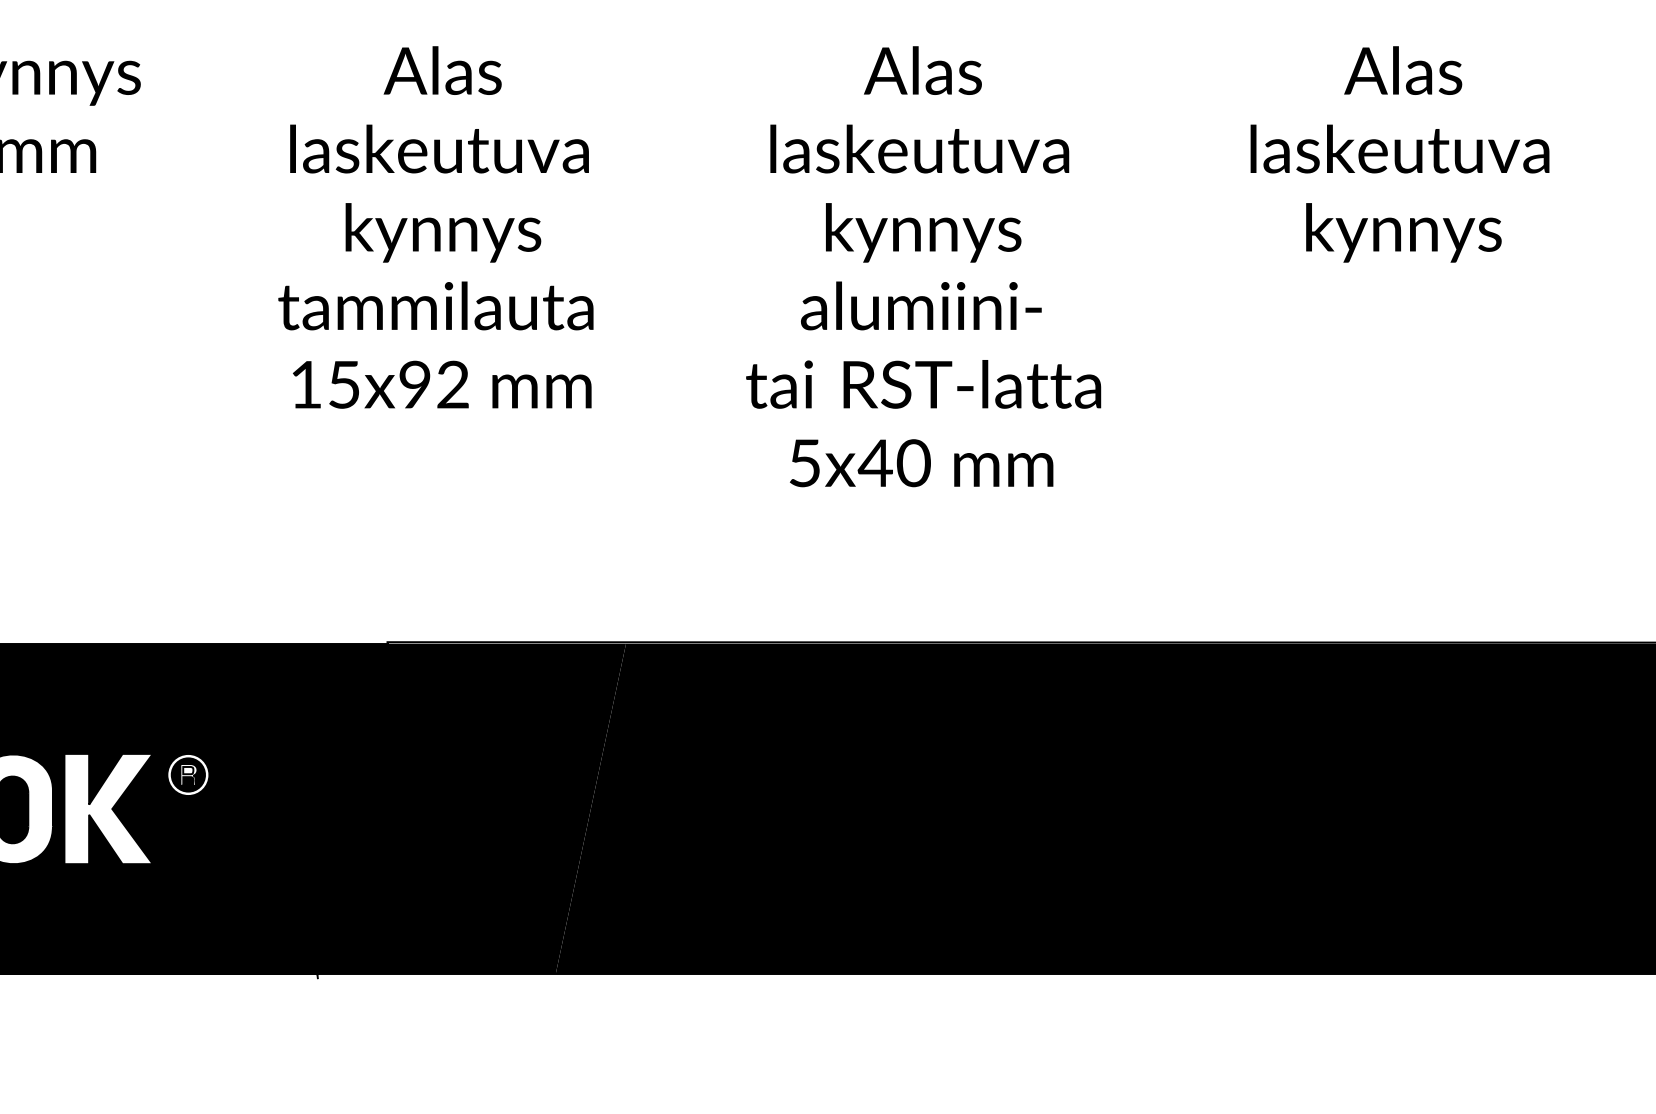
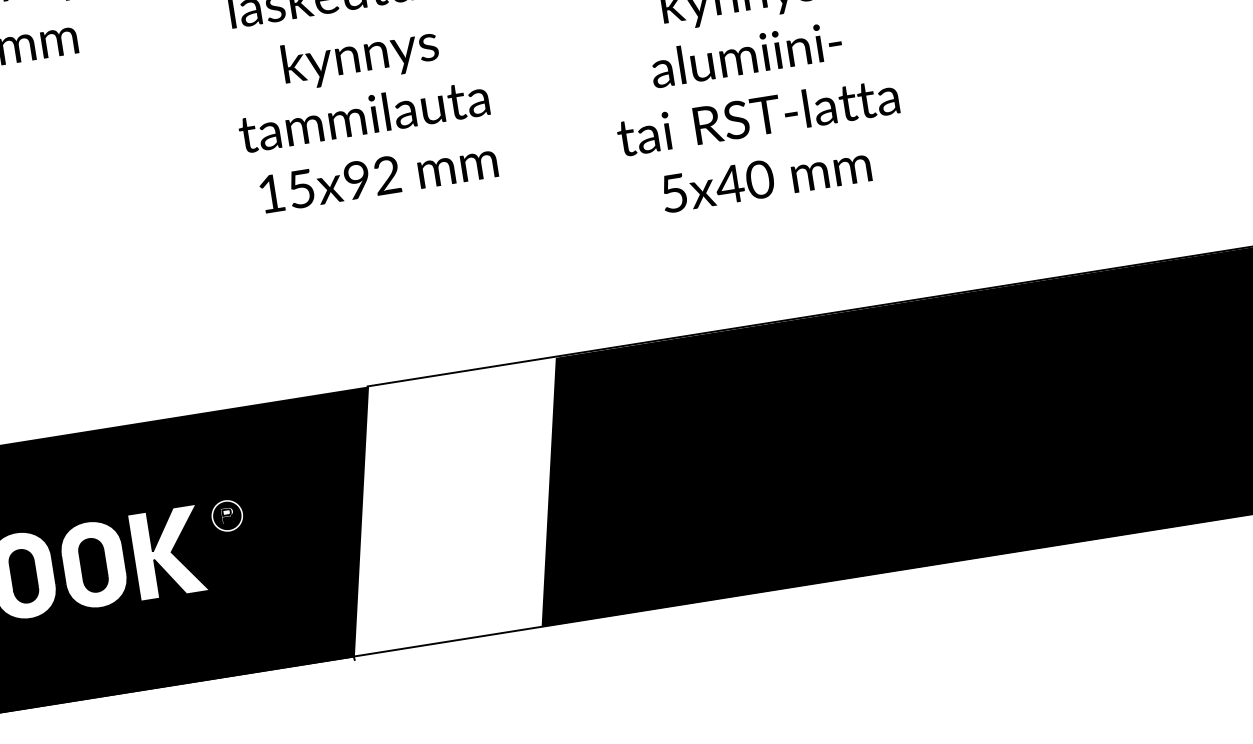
fill: (471, 808) -> (454, 507), removed

